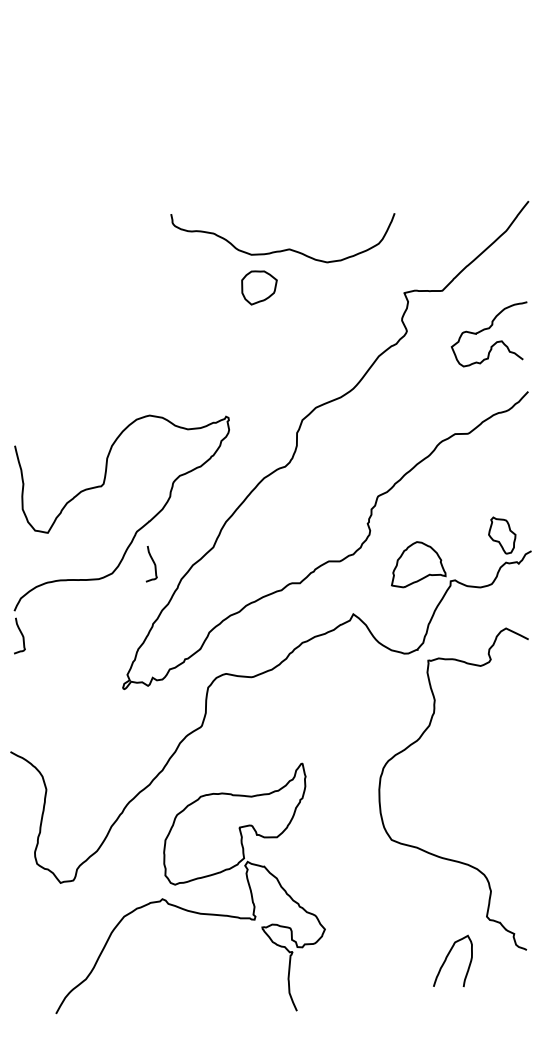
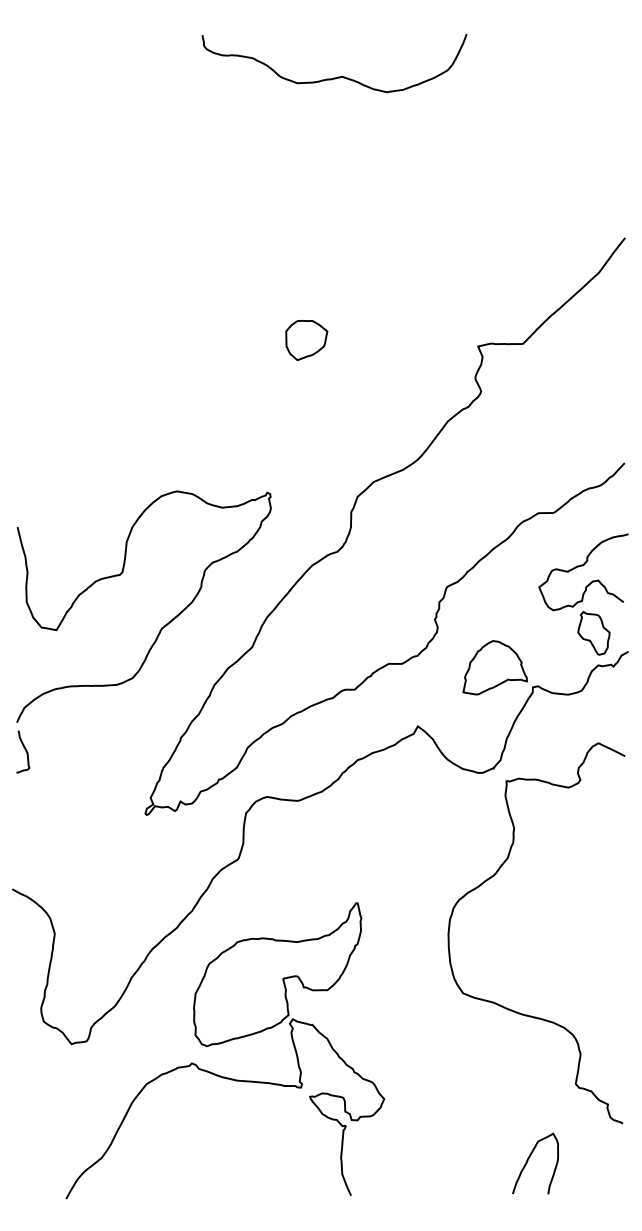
curve: (285, 249) -> (337, 76), moved
curve: (488, 329) -> (582, 566), moved
curve: (153, 563) -> (181, 666), removed
curve: (446, 959) -> (528, 1161), moved

